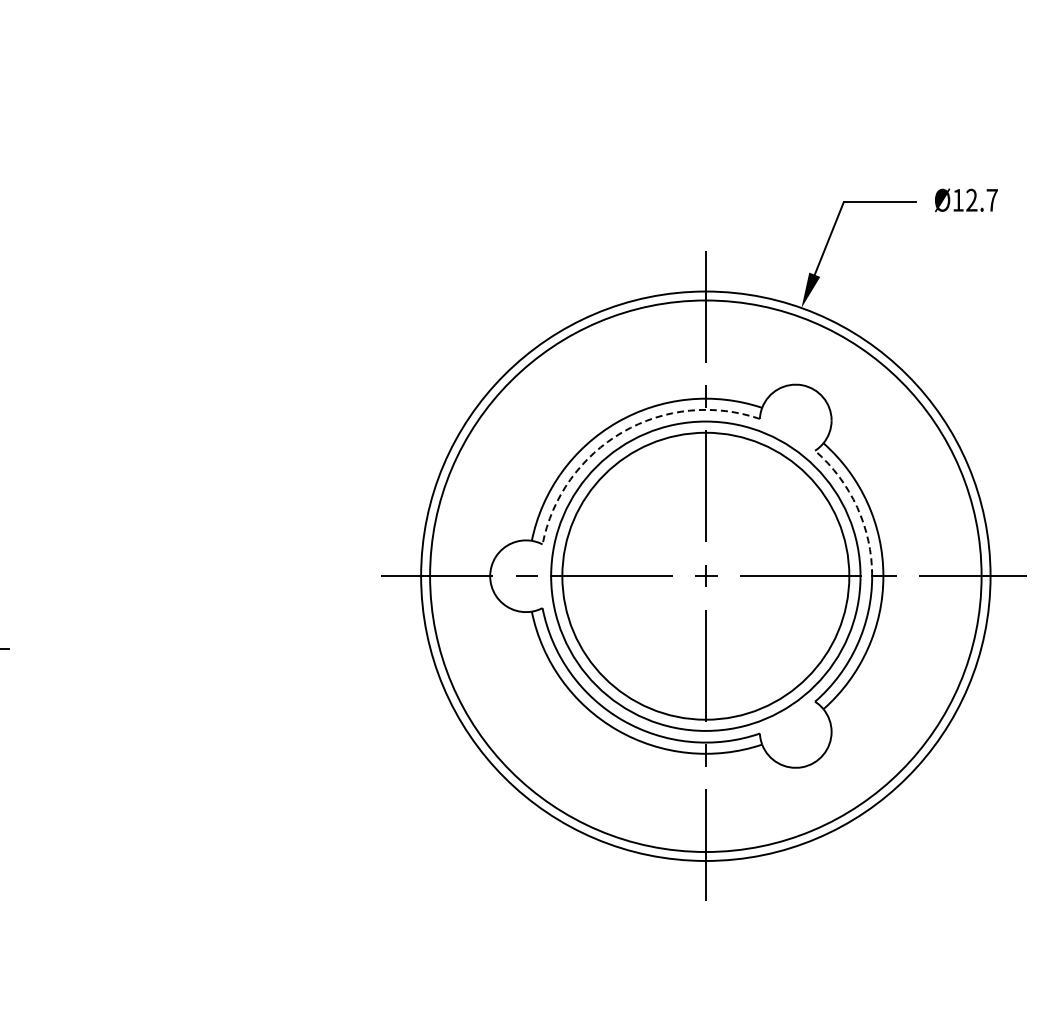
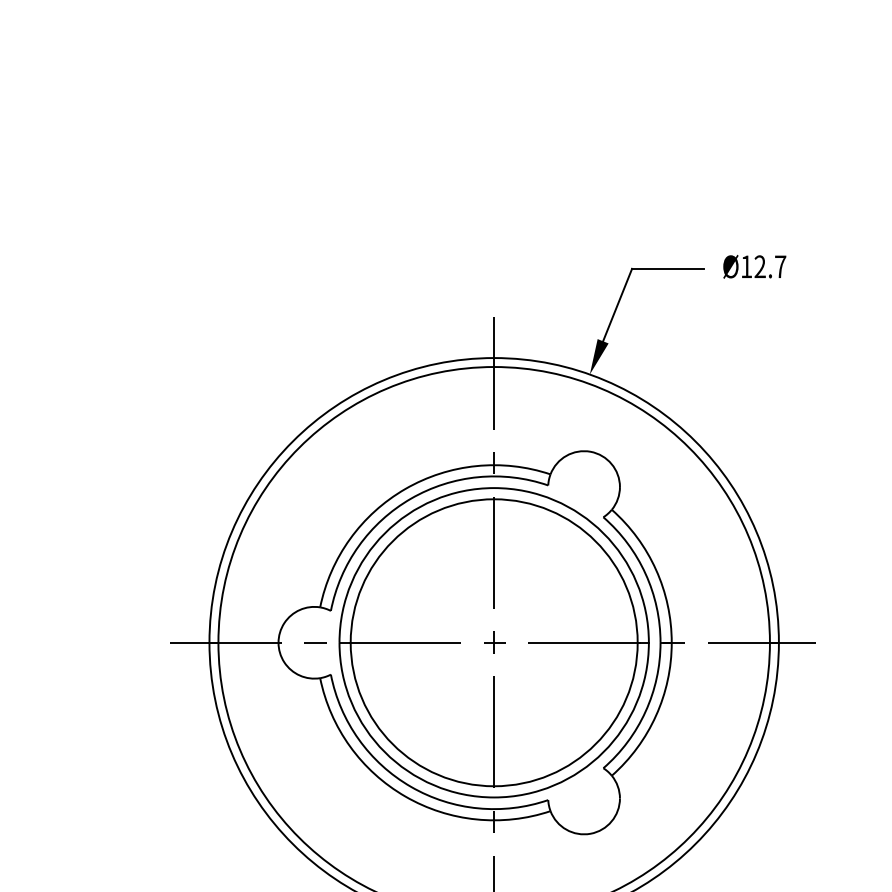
arc: (622, 432) -> (410, 499), dashed -> solid
arc: (857, 507) -> (645, 574), dashed -> solid

